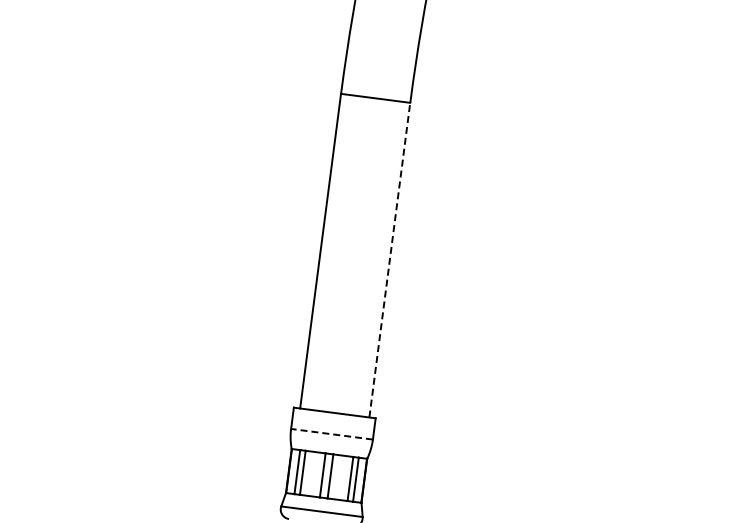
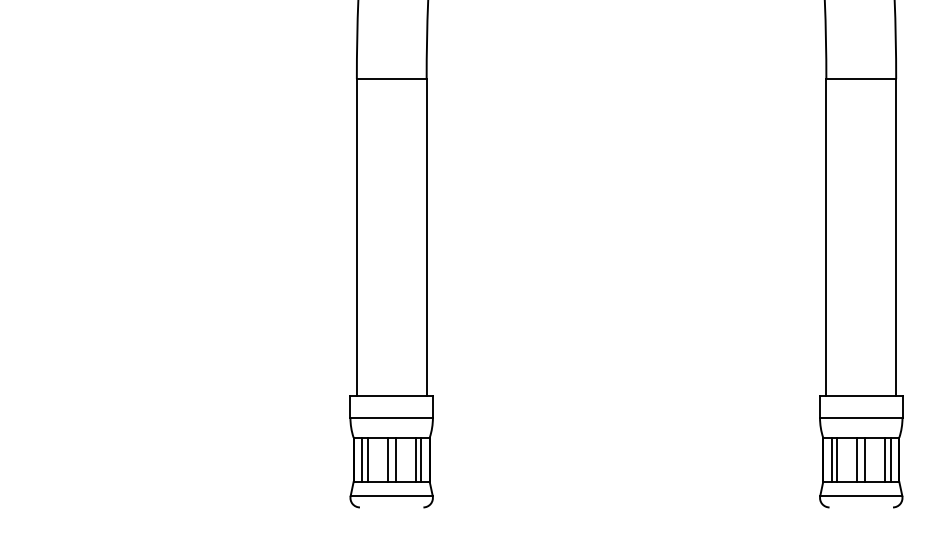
line: (389, 259) -> (426, 237), dashed -> solid
line: (331, 433) -> (391, 417), dashed -> solid

